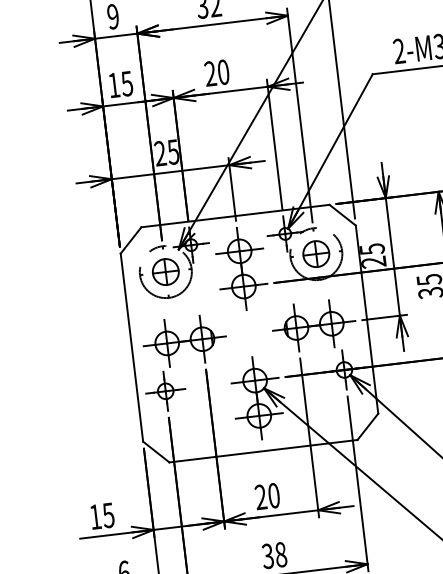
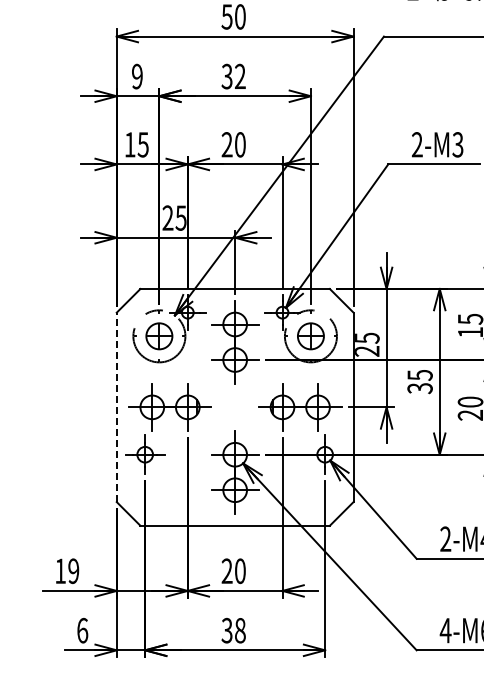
line: (131, 347) -> (116, 407), solid -> dashed
text: (108, 514) -> (73, 570), 15 -> 19

